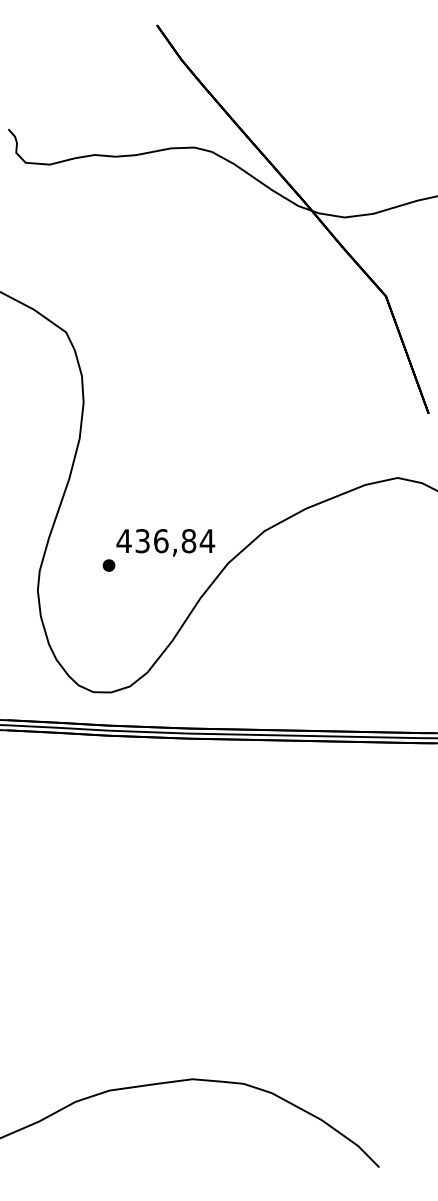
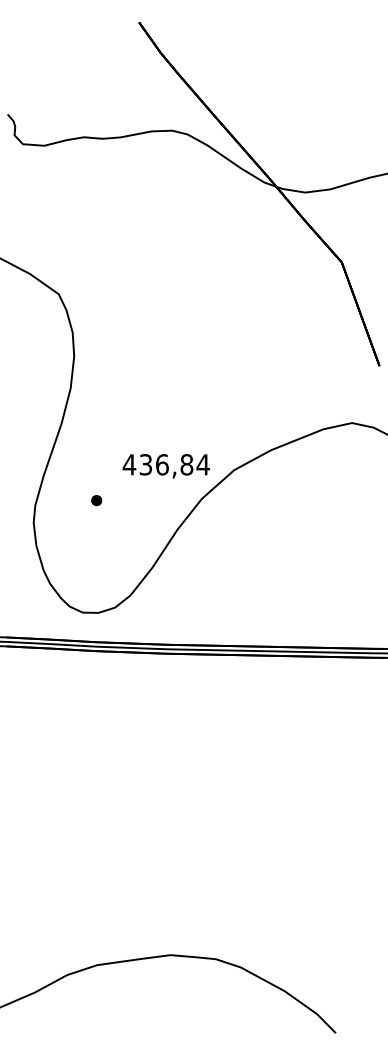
text: (165, 542) -> (166, 466), moved

